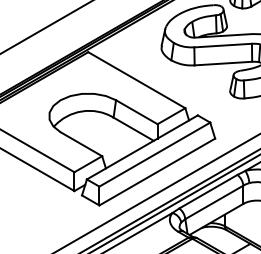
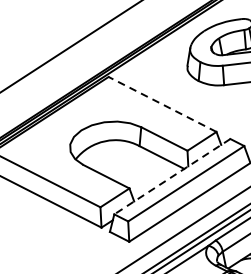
line: (136, 79) -> (162, 103), solid -> dashed
line: (141, 147) -> (171, 176), solid -> dashed

